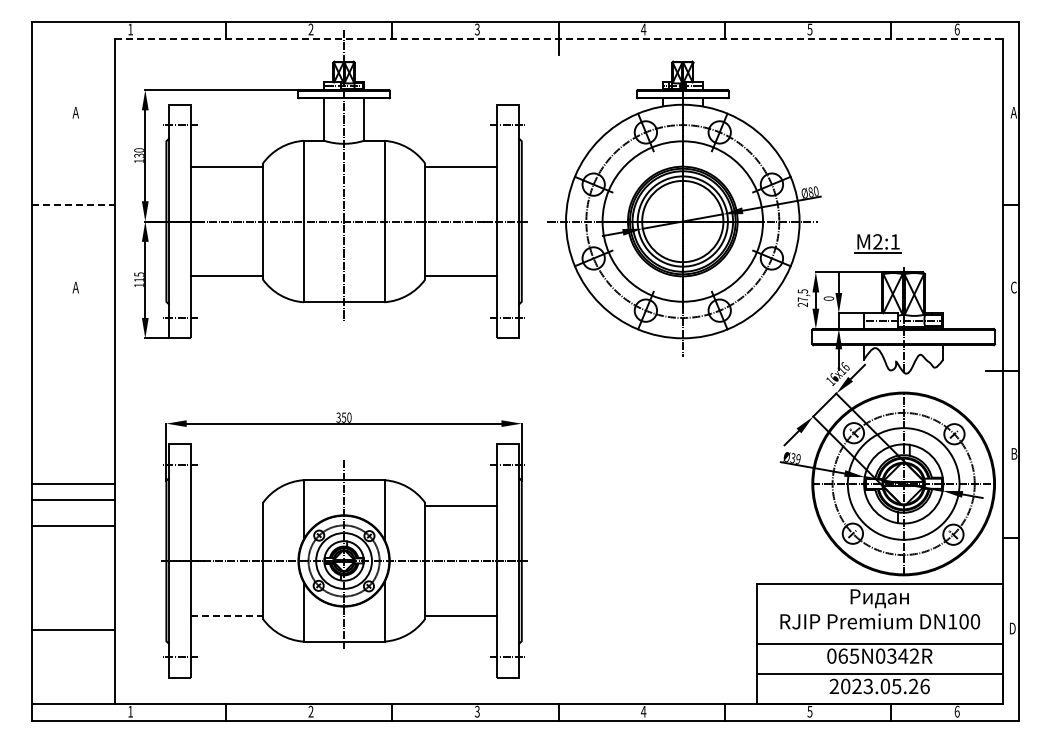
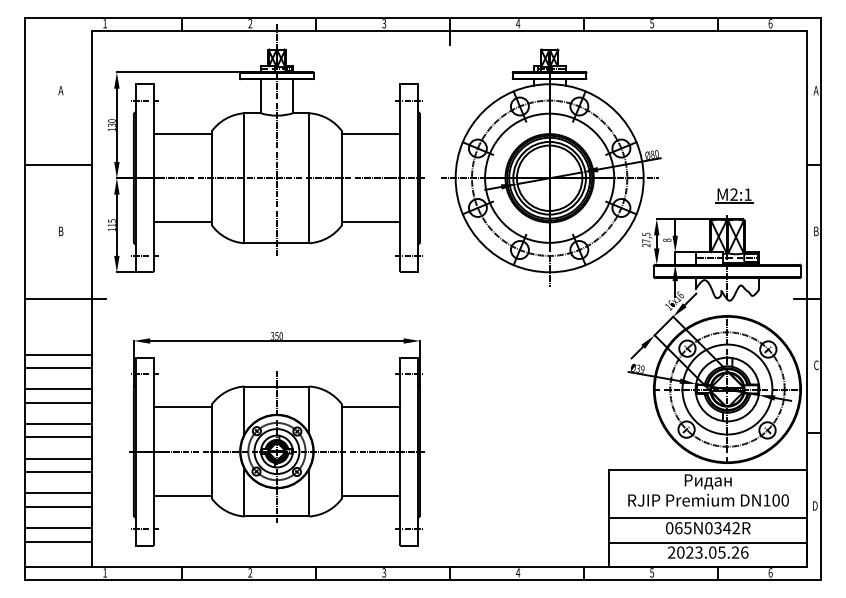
line: (559, 38) -> (450, 30), dashed -> solid
line: (73, 205) -> (59, 165), dashed -> solid
part: (877, 243) -> (733, 195), moved
text: (75, 287) -> (60, 231), A -> B
text: (1013, 287) -> (815, 231), C -> B
text: (828, 298) -> (666, 240), 0 -> 8
line: (81, 371) -> (65, 299), added
line: (72, 440) -> (58, 354), added
text: (1014, 453) -> (816, 365), B -> C
line: (72, 457) -> (58, 368), added
line: (226, 506) -> (182, 407), added
line: (72, 543) -> (58, 437), added
line: (72, 569) -> (58, 458), added
line: (72, 586) -> (58, 472), added
line: (72, 612) -> (58, 493), added
line: (227, 615) -> (183, 495), dashed -> solid
line: (72, 656) -> (58, 528), added
line: (72, 672) -> (58, 541), added

